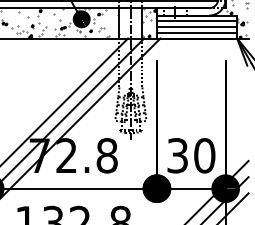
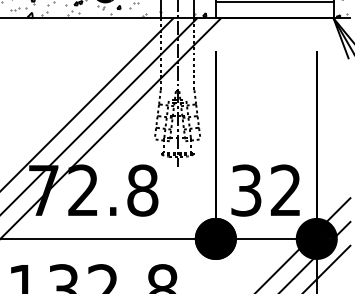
line: (196, 32) -> (273, 9), removed
text: (204, 155) -> (285, 190), 30 -> 32

